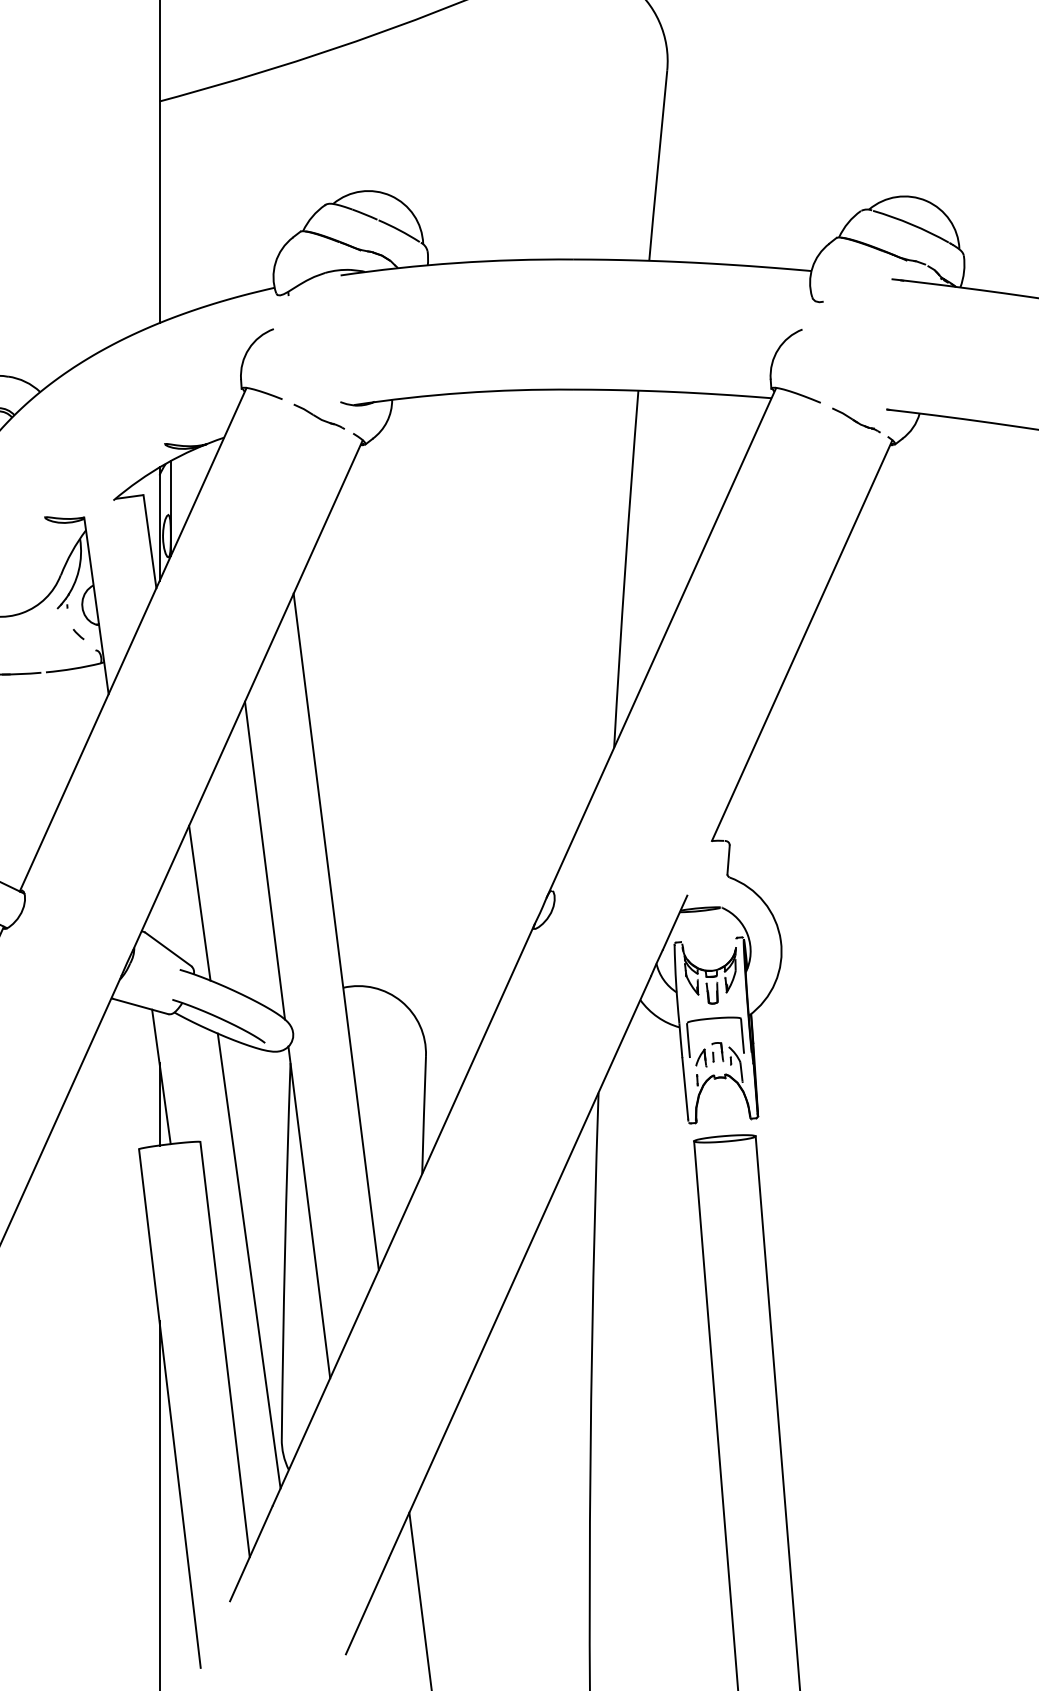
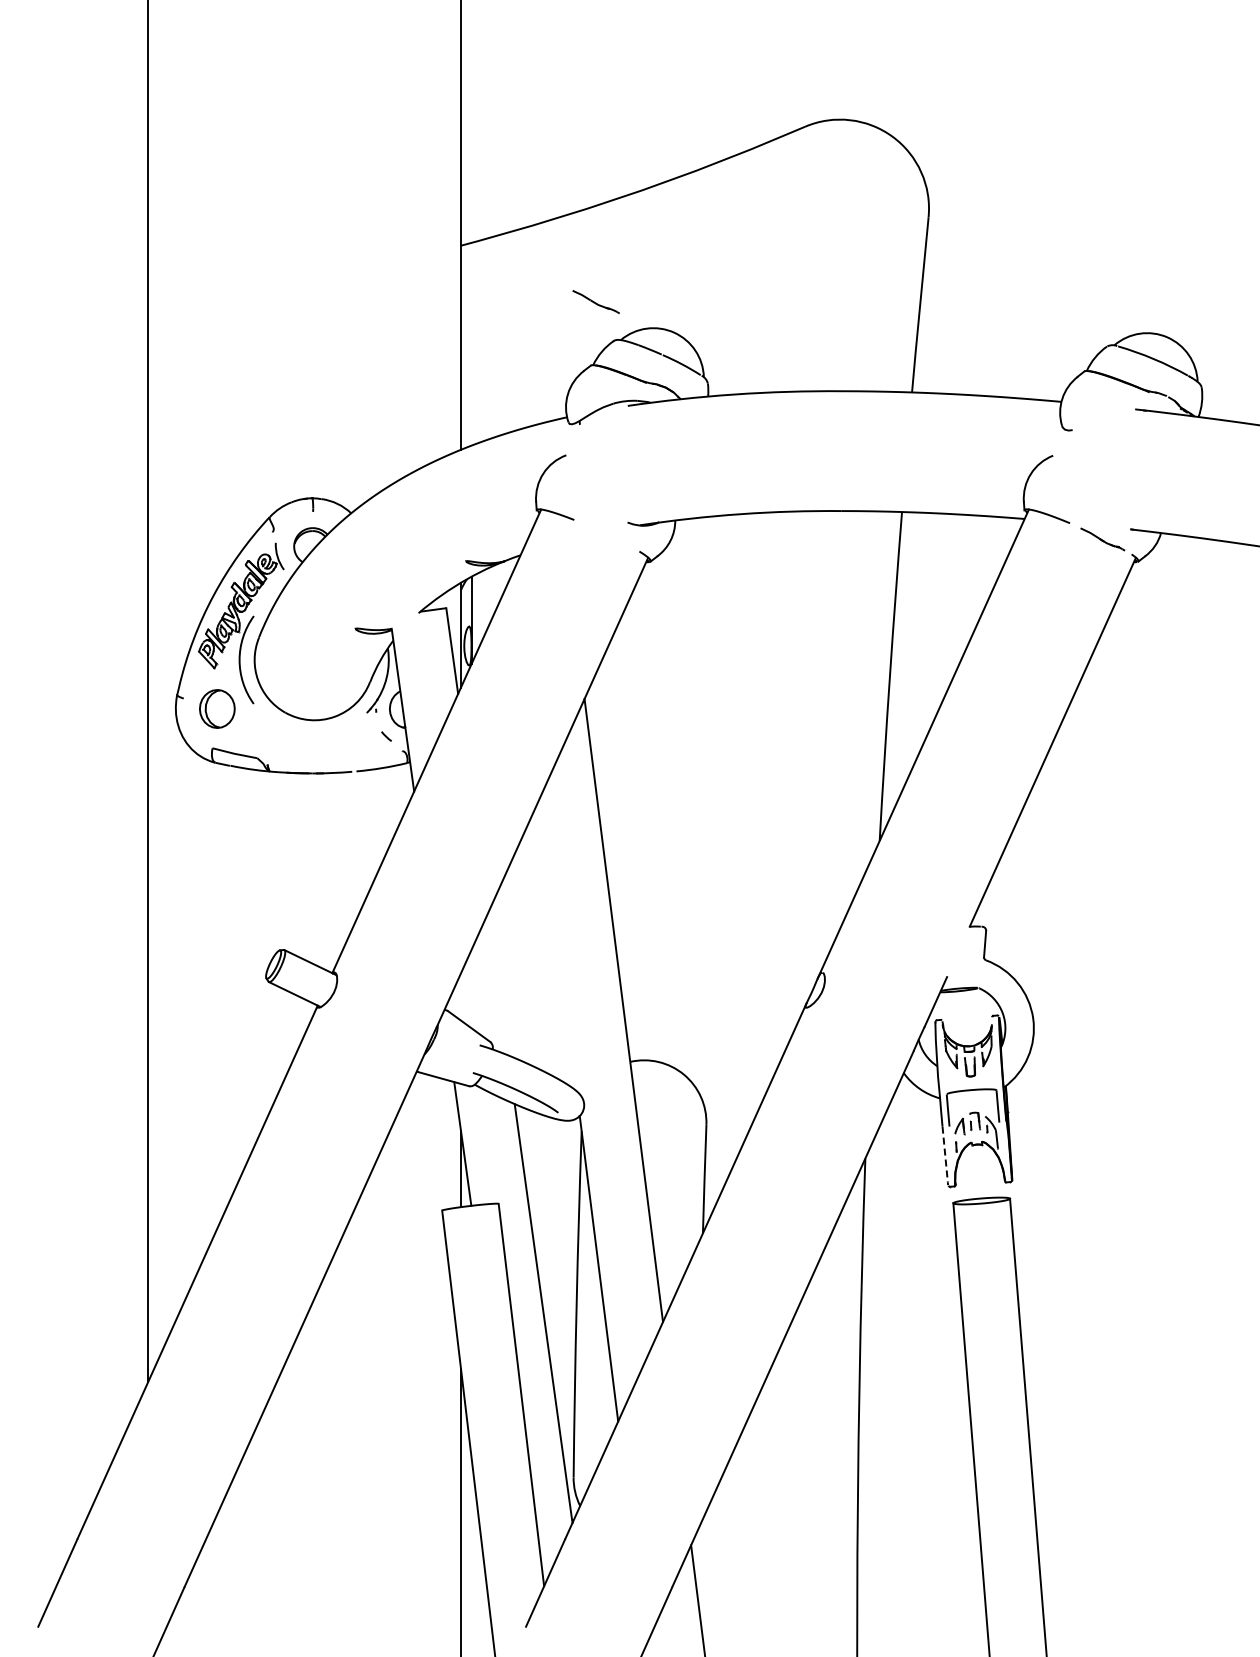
part: (318, 416) -> (595, 301), moved
line: (264, 860) -> (557, 944), removed
line: (200, 902) -> (498, 983), removed
line: (685, 1089) -> (945, 1155), solid -> dashed

